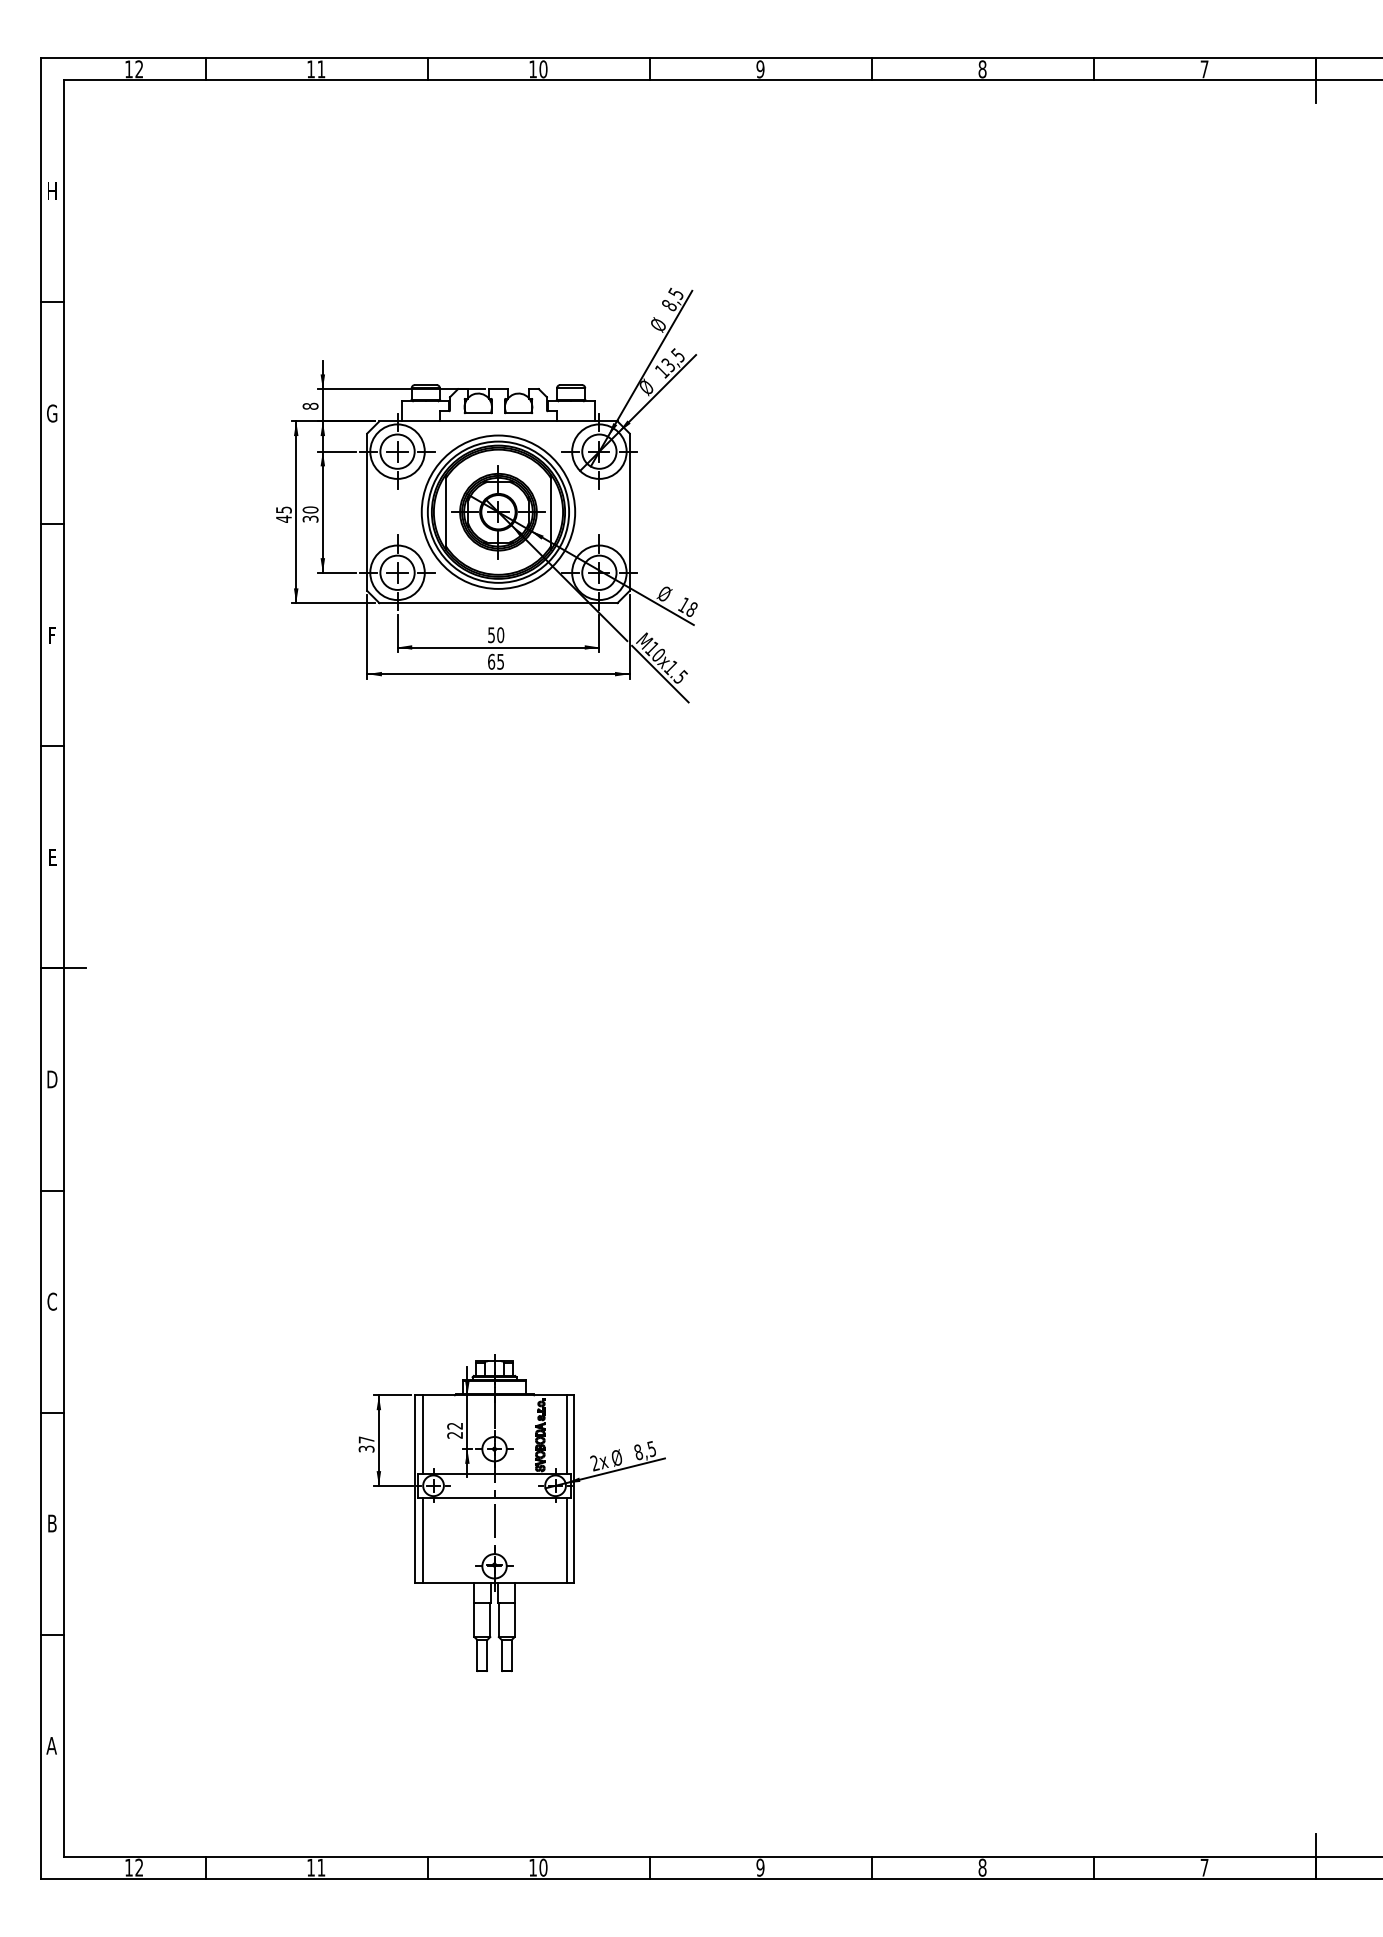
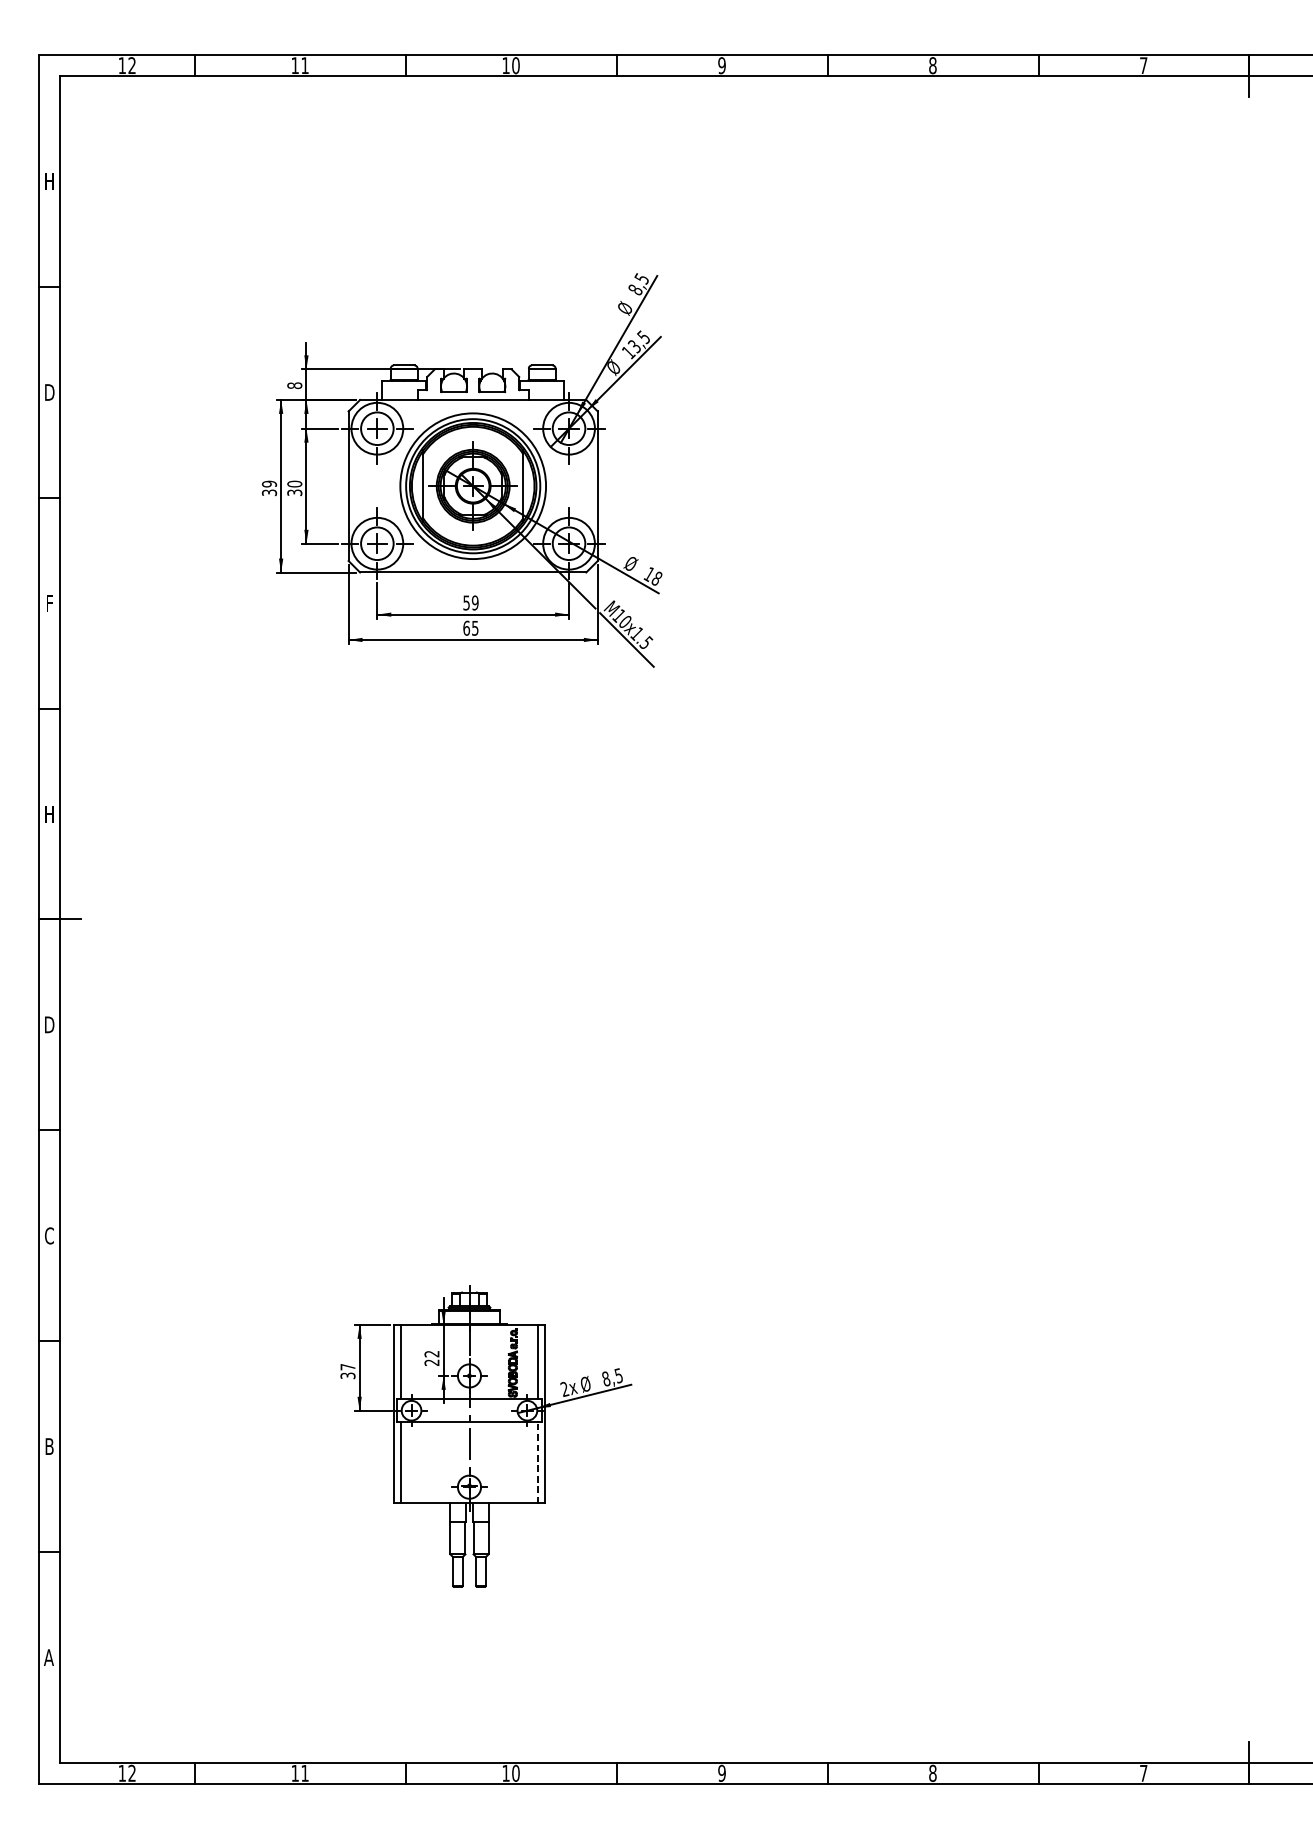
text: (52, 413) -> (49, 392), G -> D
text: (283, 514) -> (269, 488), 45 -> 39
text: (500, 635) -> (475, 603), 50 -> 59
text: (52, 857) -> (49, 814), E -> H
line: (566, 1540) -> (537, 1462), solid -> dashed

